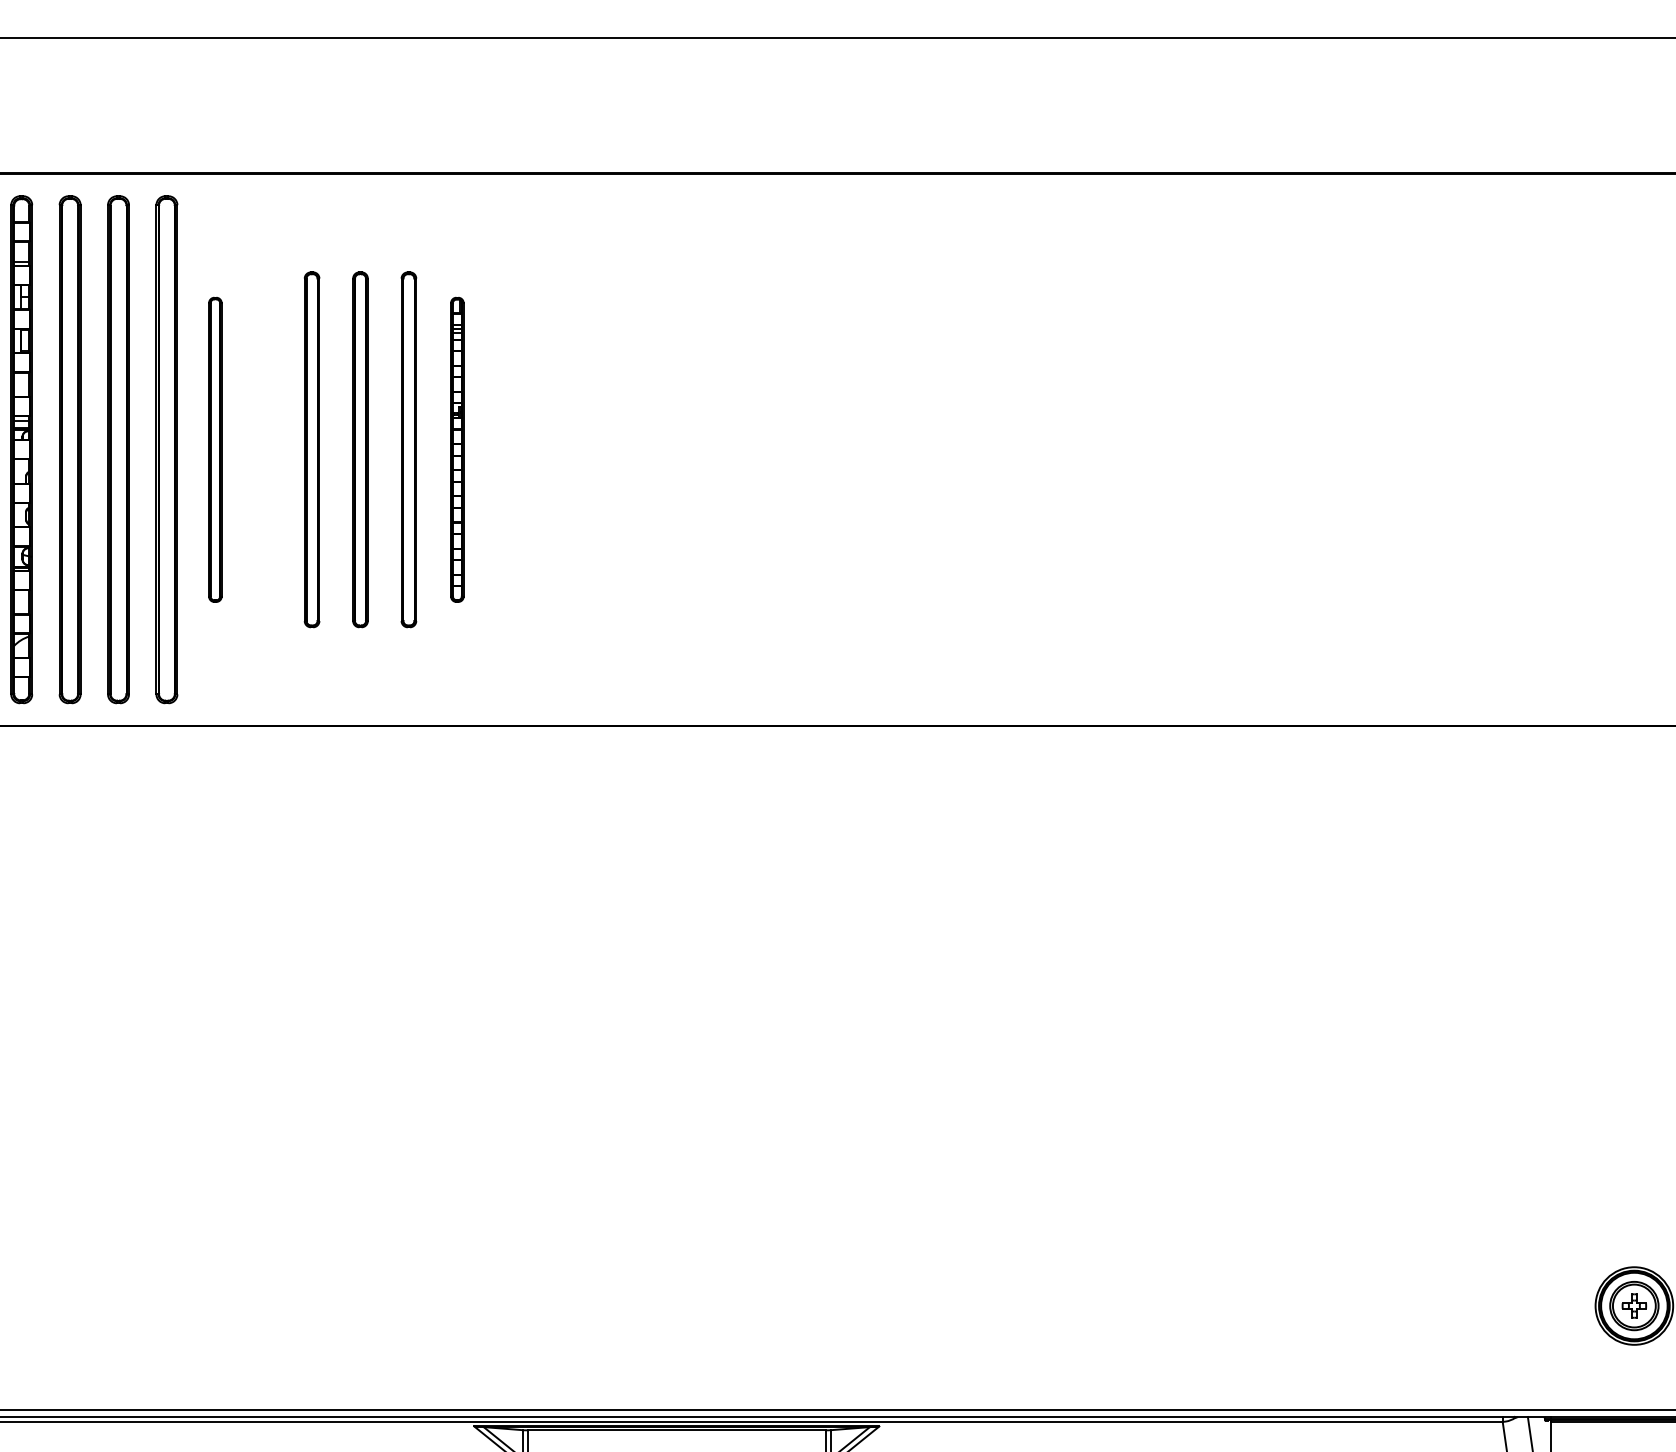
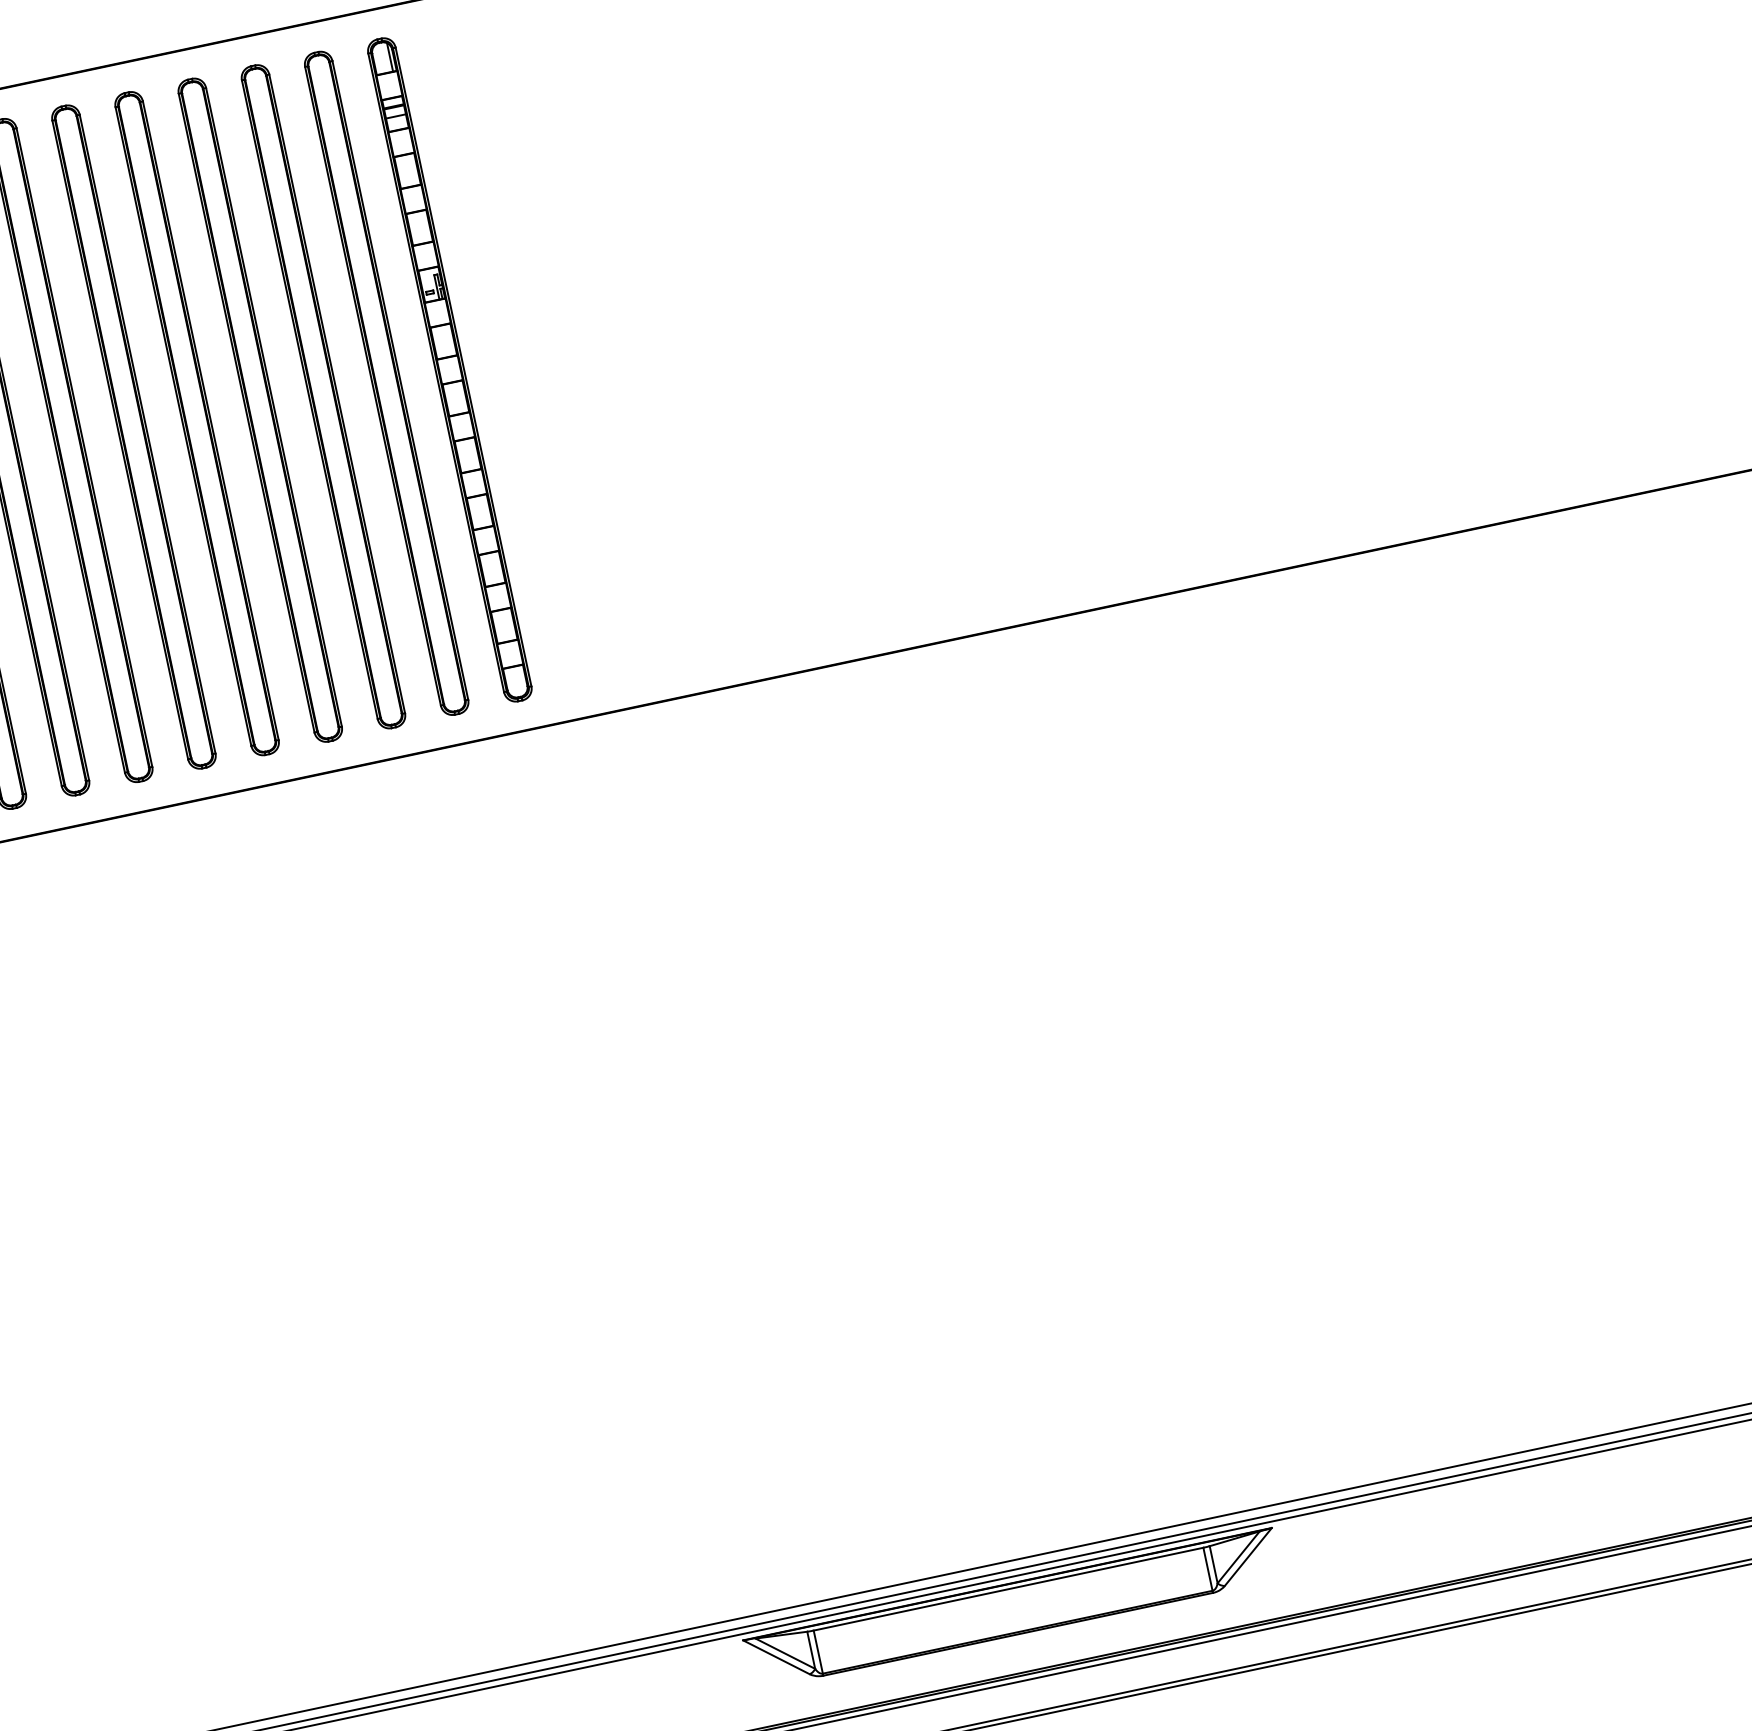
part: (215, 449) -> (134, 436), size x1.67
part: (263, 449) -> (196, 423), added
part: (311, 449) -> (259, 410), size x1.43
part: (360, 449) -> (323, 396), size x1.43
part: (408, 449) -> (386, 383), size x1.43
part: (457, 449) -> (450, 369), size x1.67

